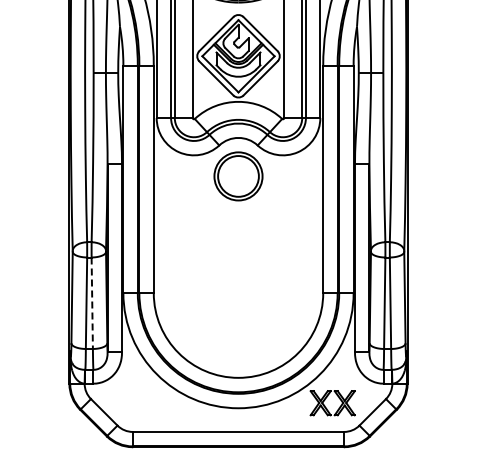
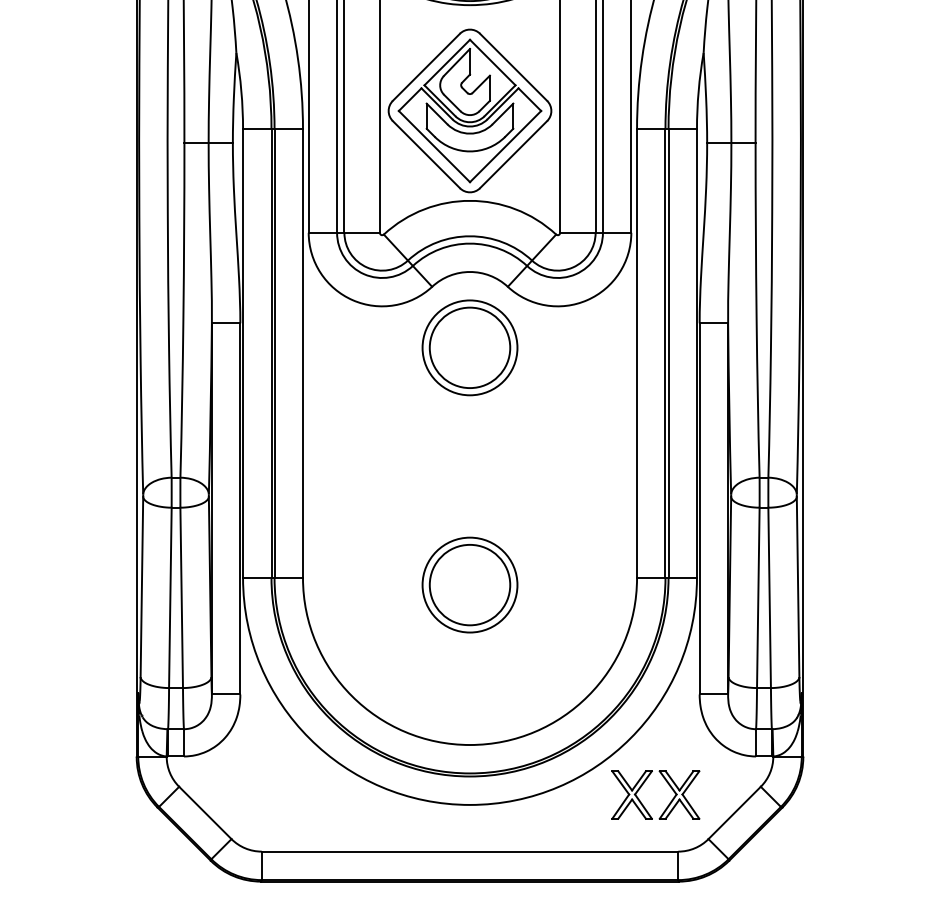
part: (238, 296) -> (470, 584), added
line: (92, 303) -> (182, 598), dashed -> solid

